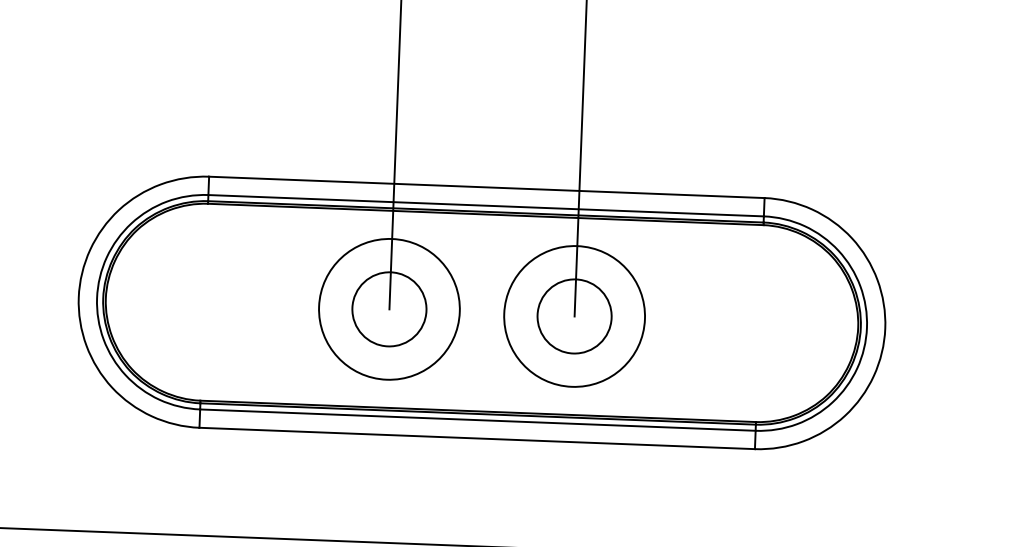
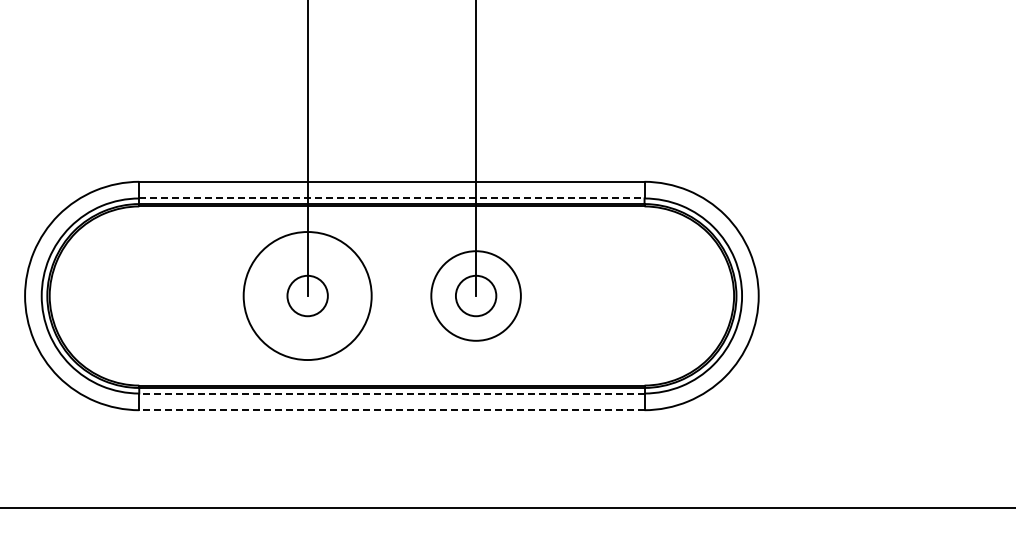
line: (485, 205) -> (391, 198), solid -> dashed
circle: (389, 308) -> (307, 295), size x0.6
circle: (573, 315) -> (475, 295), size x0.6
circle: (575, 317) -> (476, 296), size x0.7
line: (477, 420) -> (391, 393), solid -> dashed
line: (476, 438) -> (391, 410), solid -> dashed

